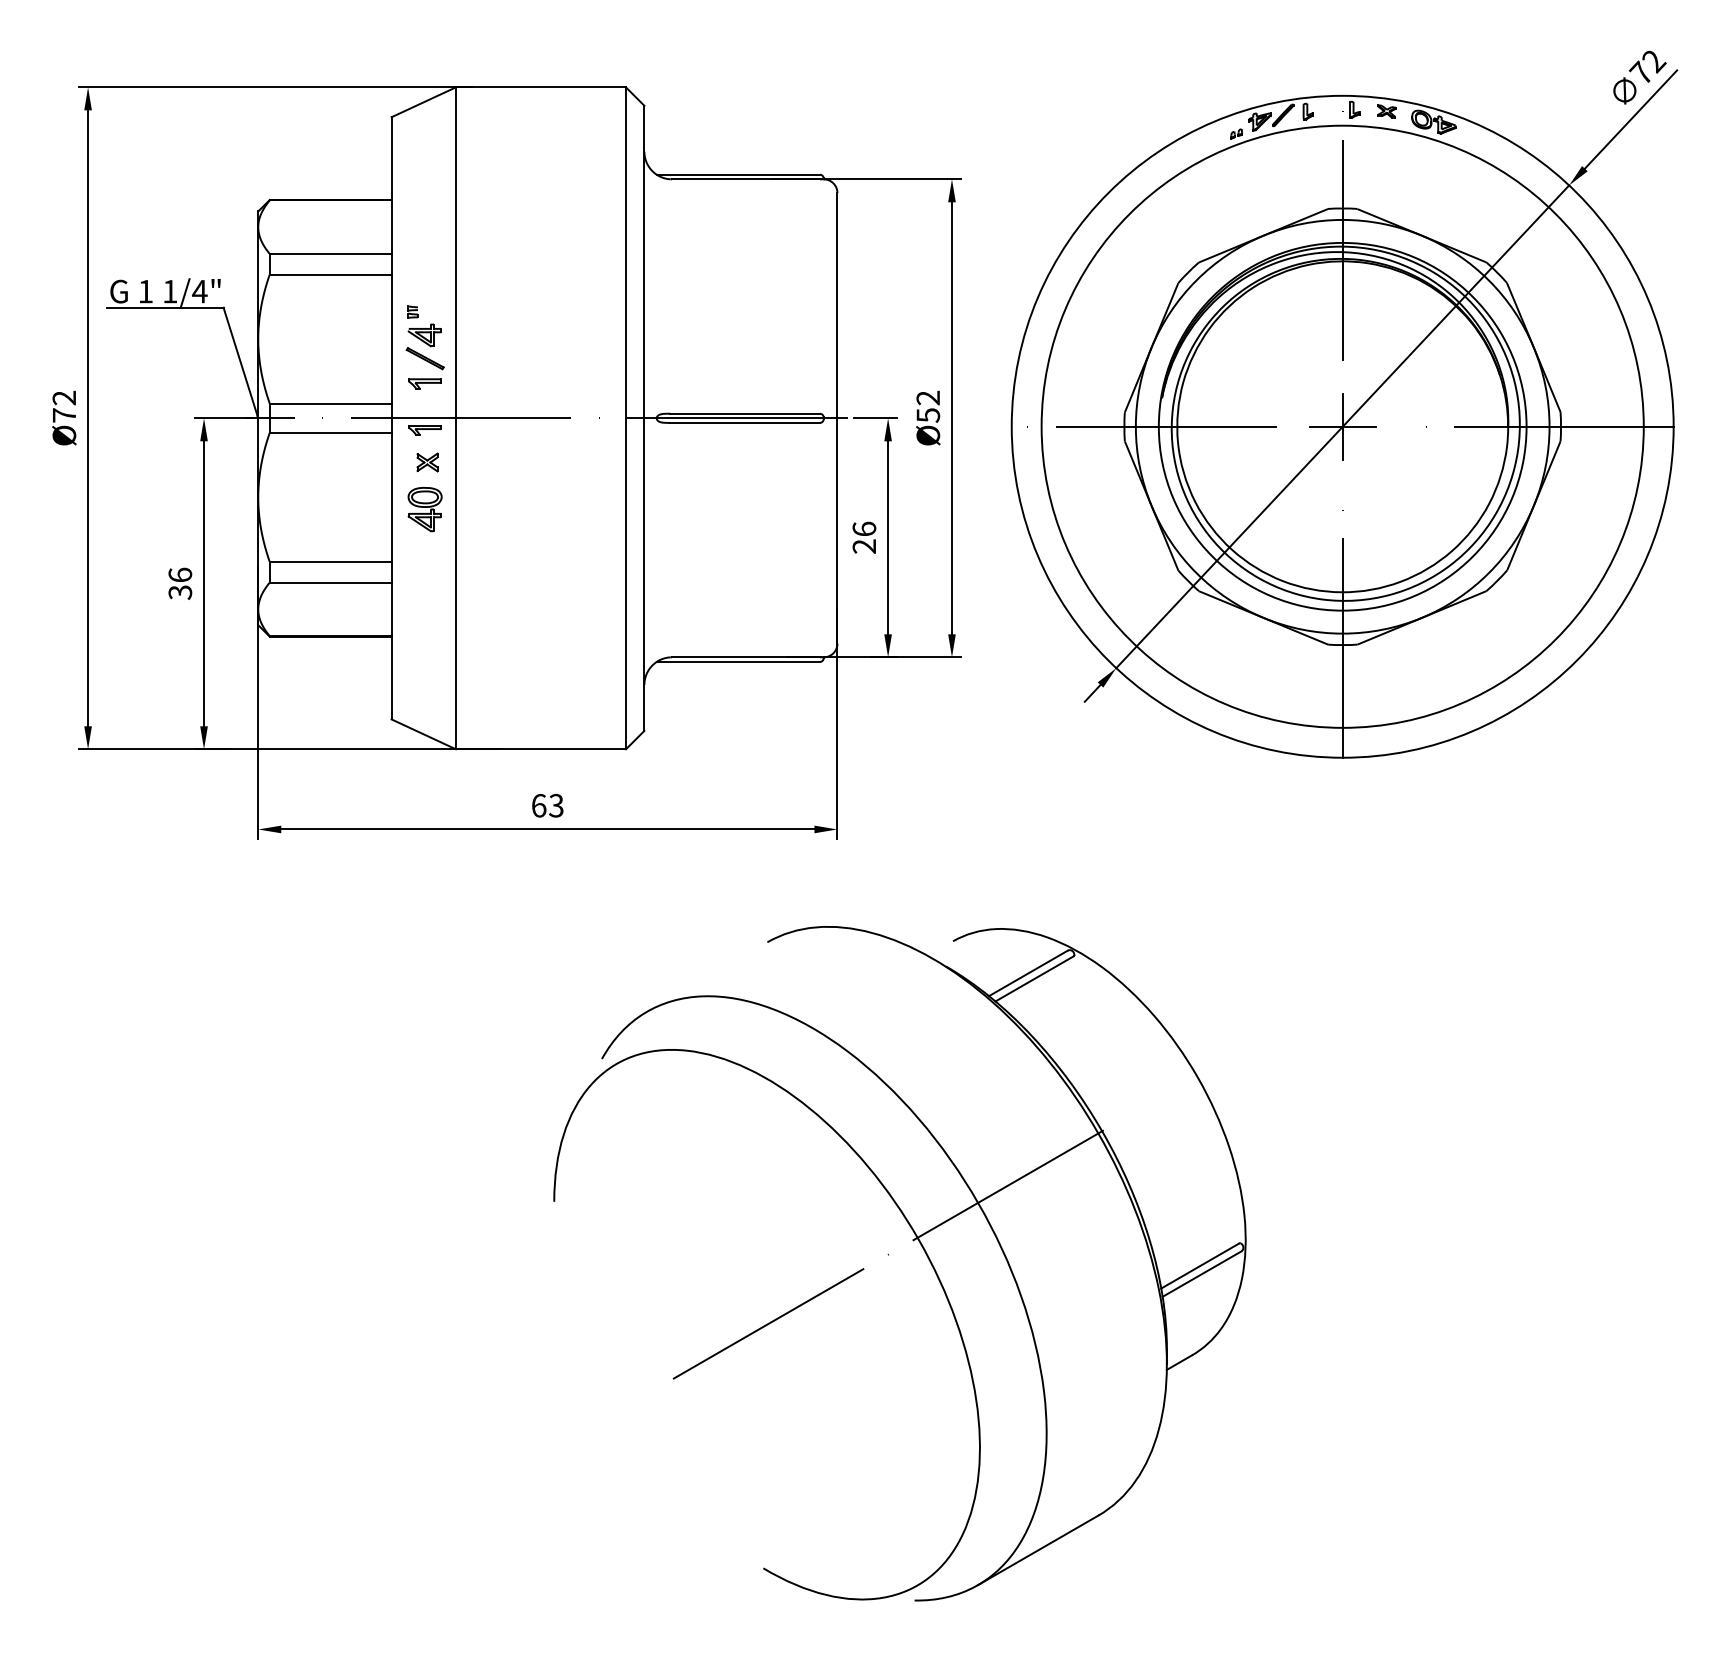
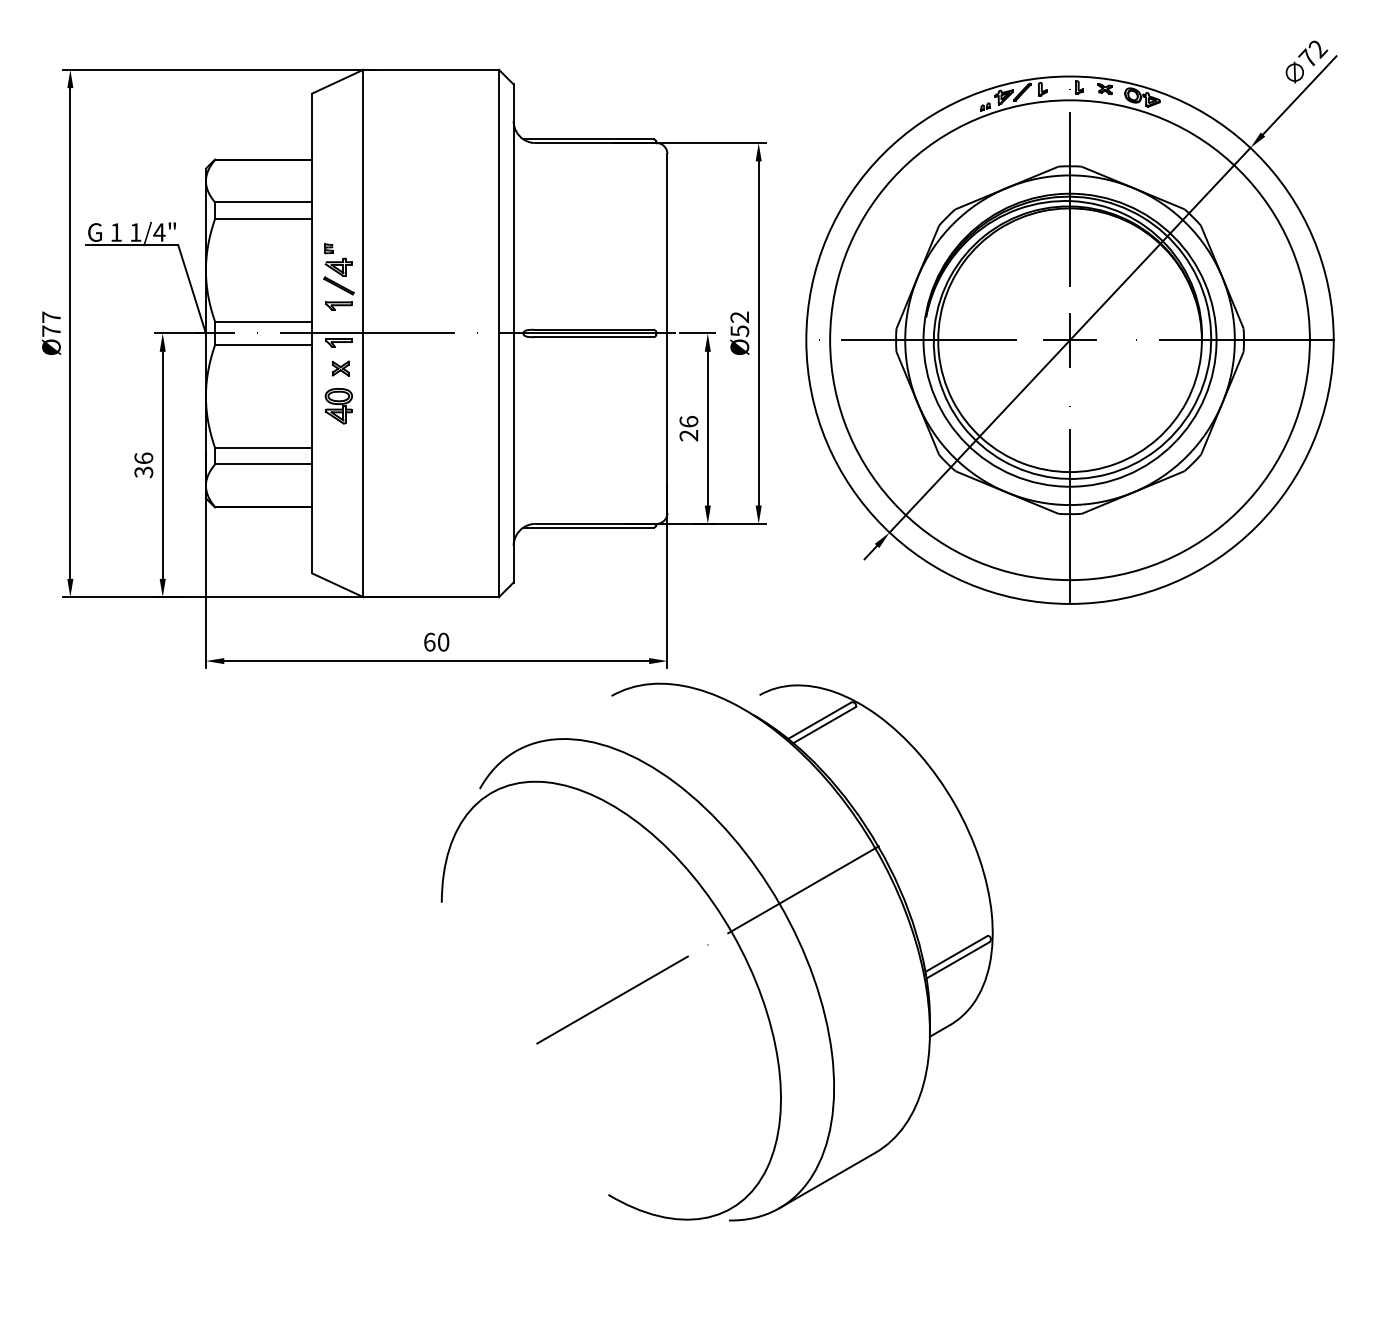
text: (63, 397) -> (50, 316), Ø72 -> Ø77
text: (556, 805) -> (443, 641), 63 -> 60
part: (888, 1255) -> (708, 945), moved

